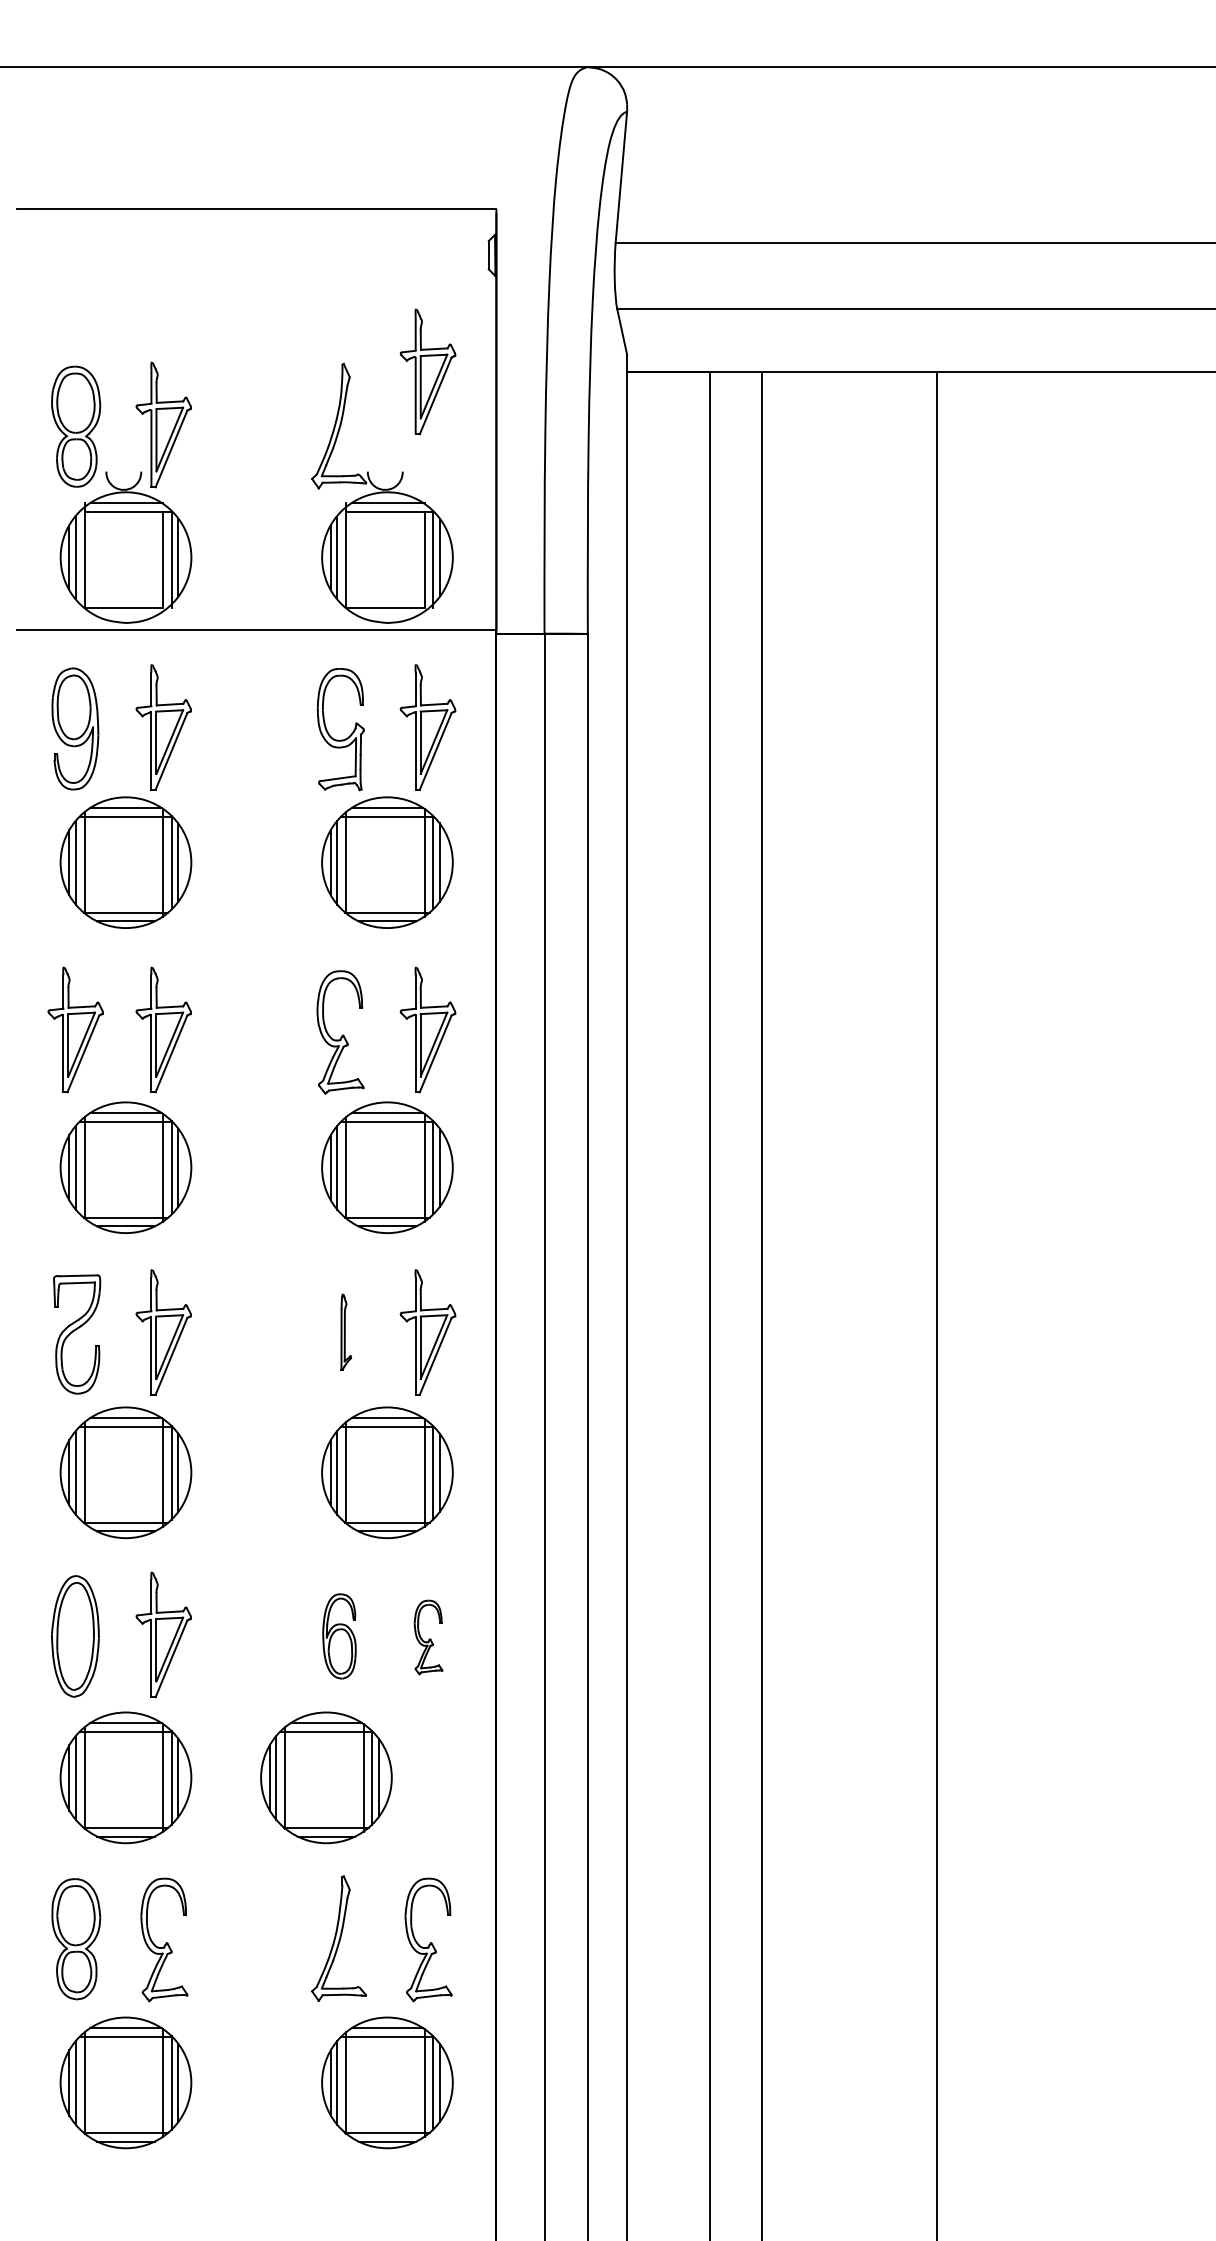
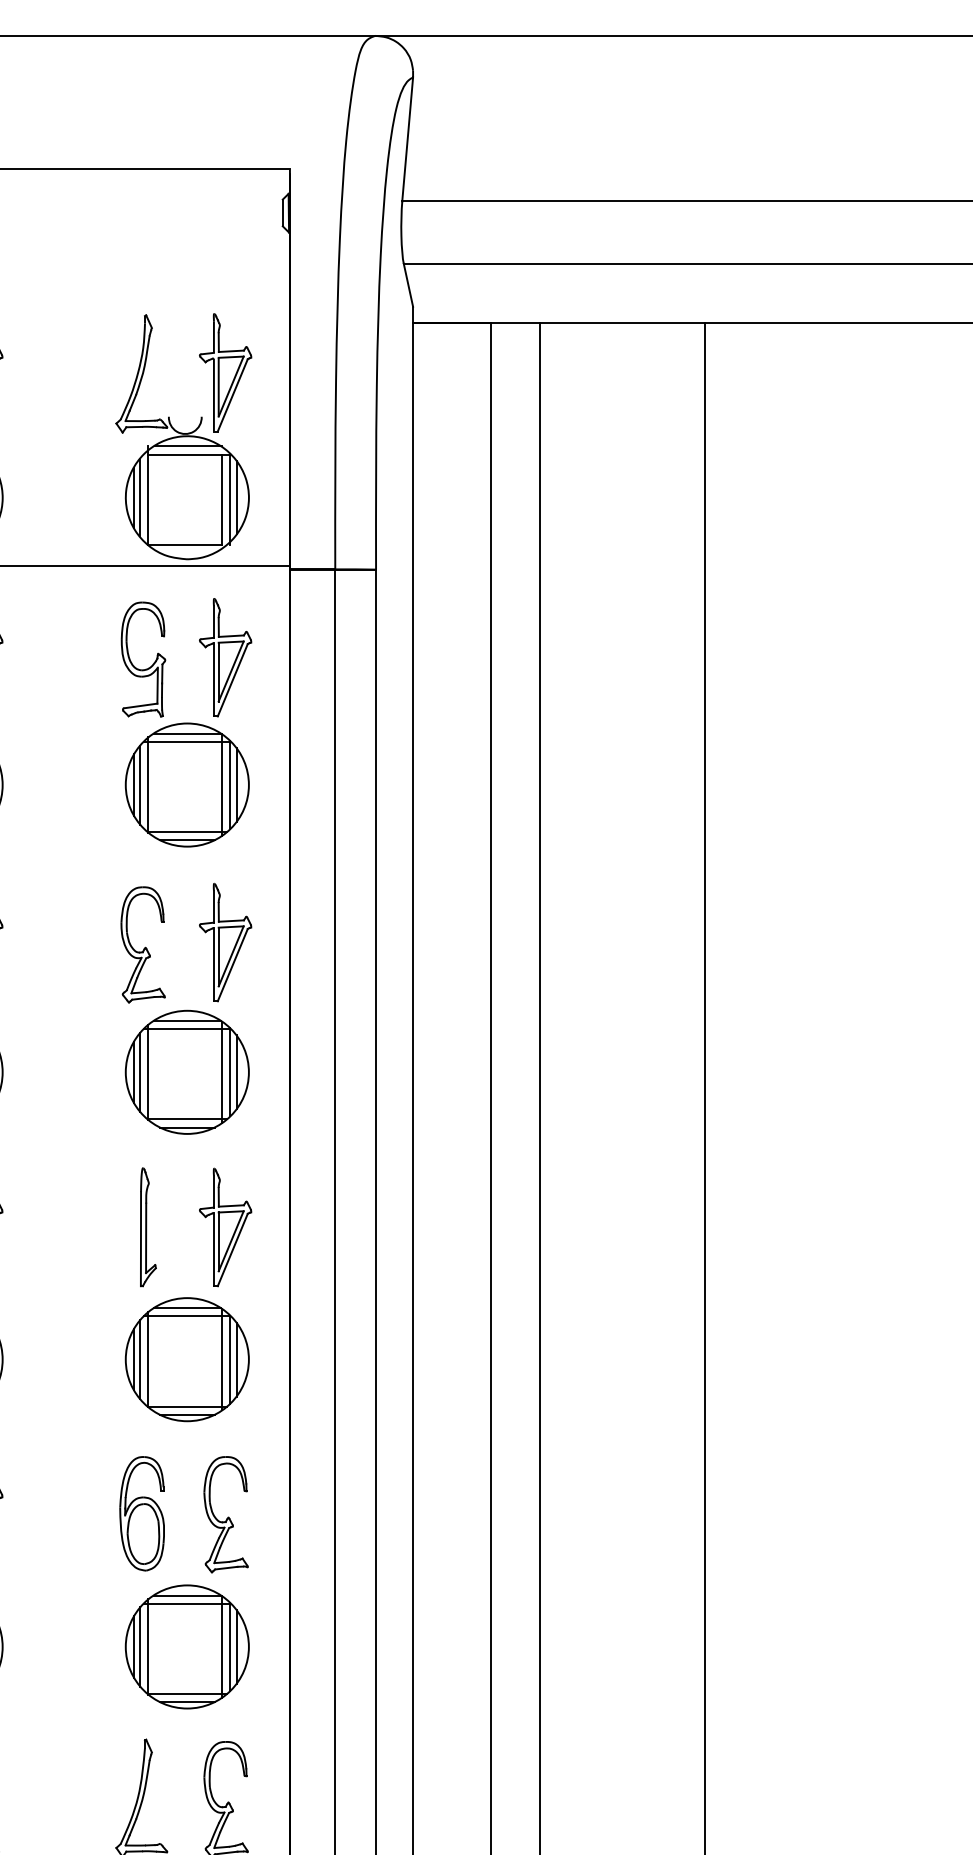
part: (427, 371) -> (225, 372), moved
part: (346, 1331) -> (148, 1226), size x1.67
part: (339, 1636) -> (142, 1513), size x1.43
part: (428, 1637) -> (226, 1514), size x1.67
part: (326, 1777) -> (187, 1646), moved

